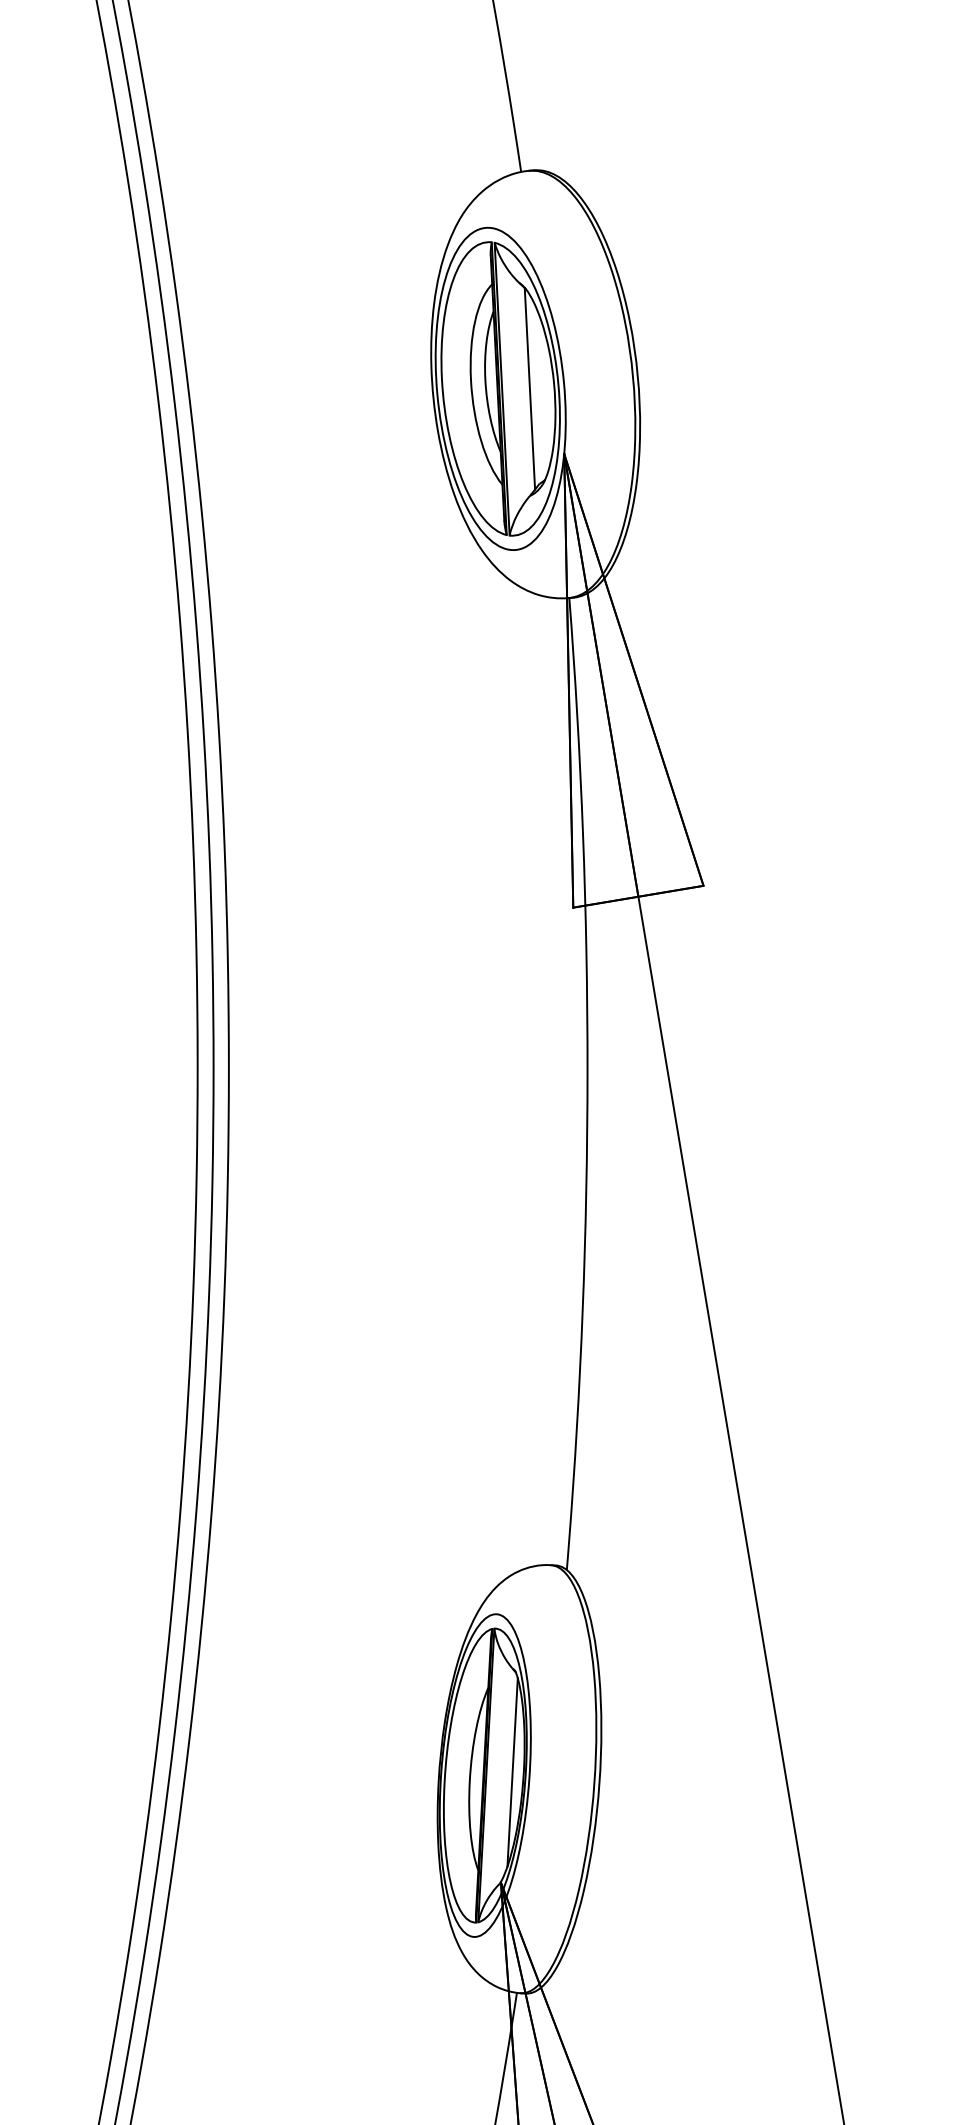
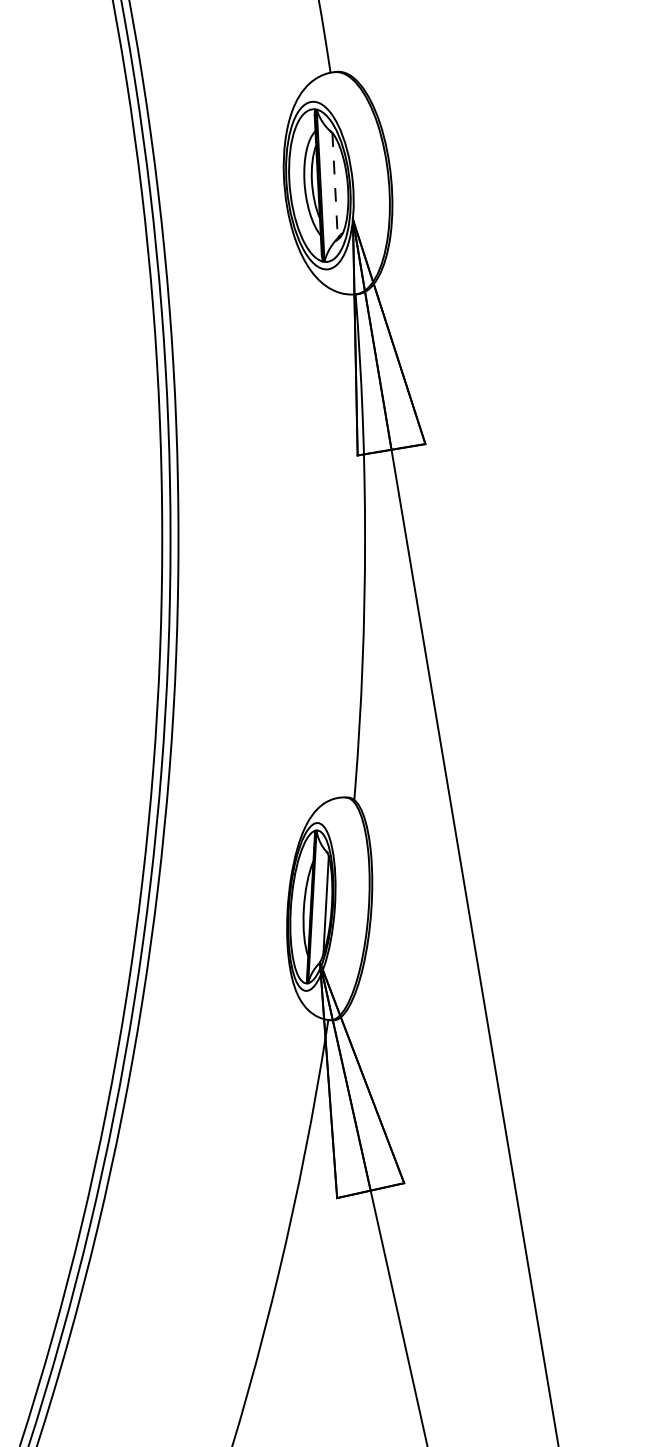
line: (530, 390) -> (335, 186), solid -> dashed

